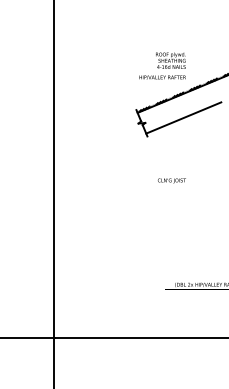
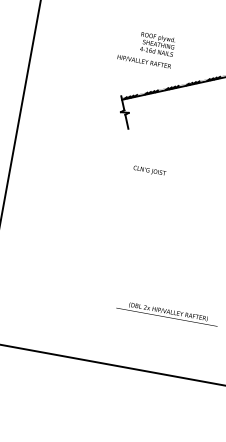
text: (162, 65) -> (146, 48), moved
line: (183, 117) -> (173, 114), removed
text: (171, 180) -> (149, 170), moved

